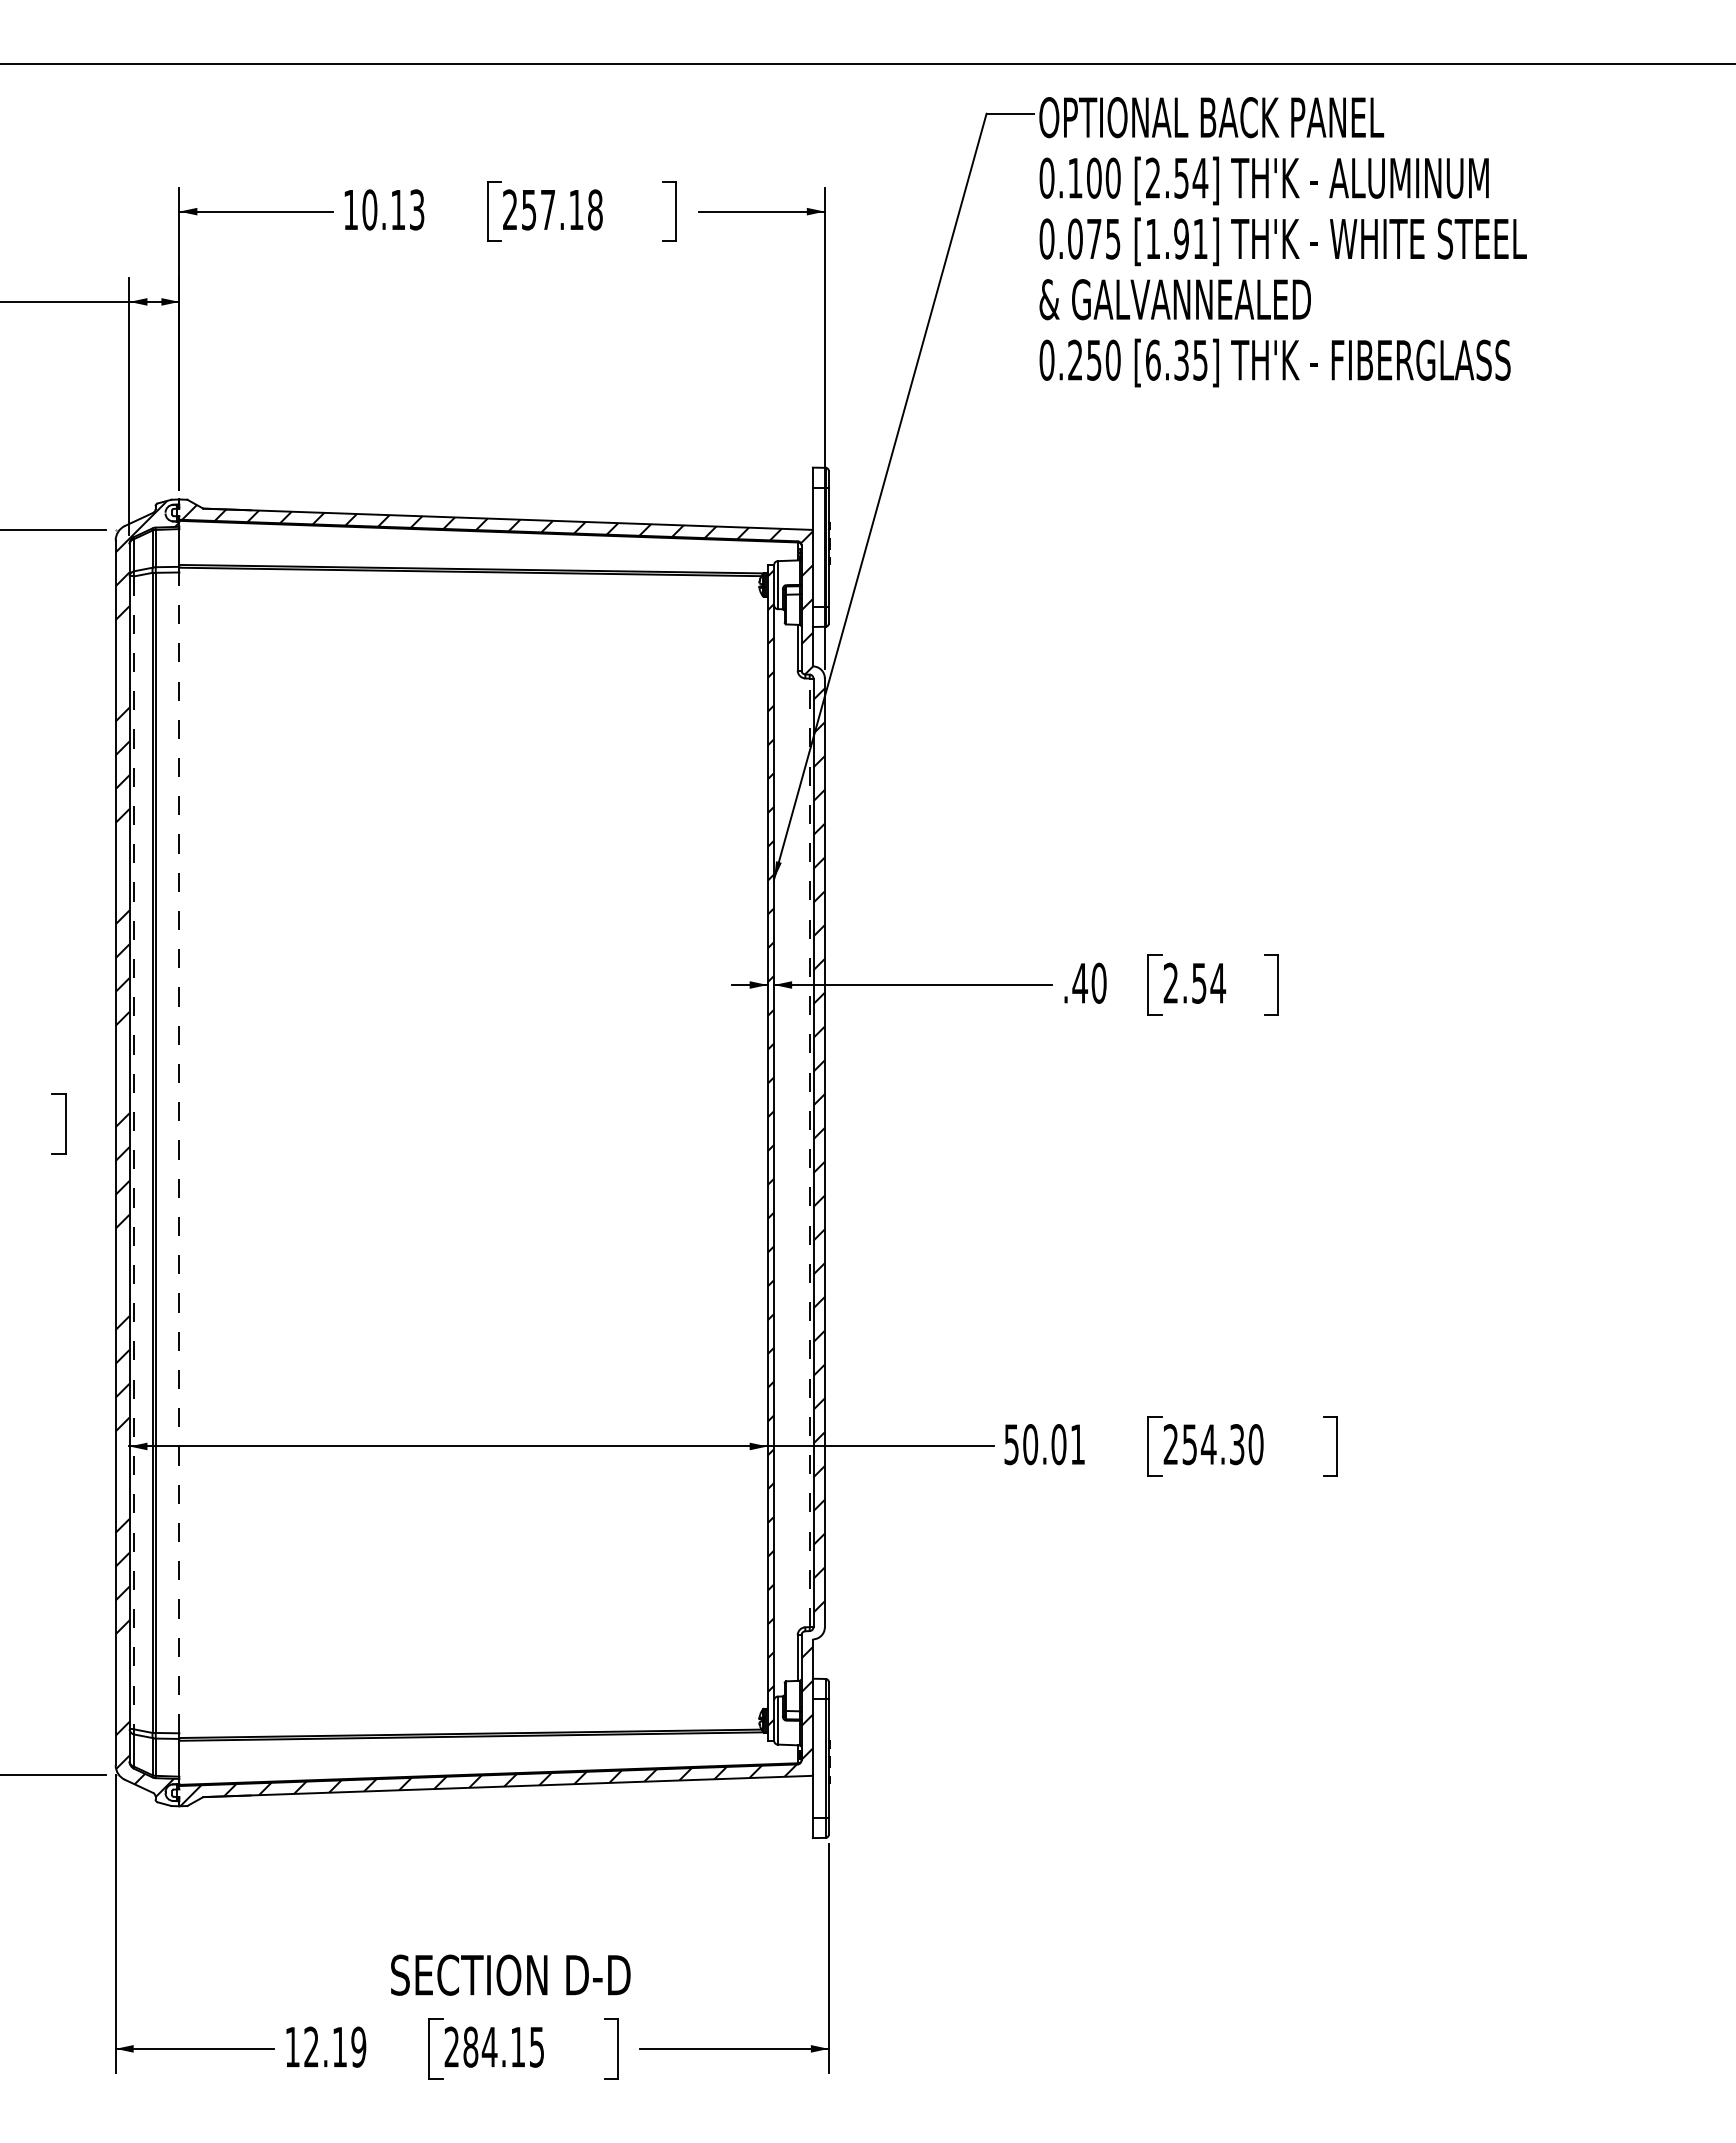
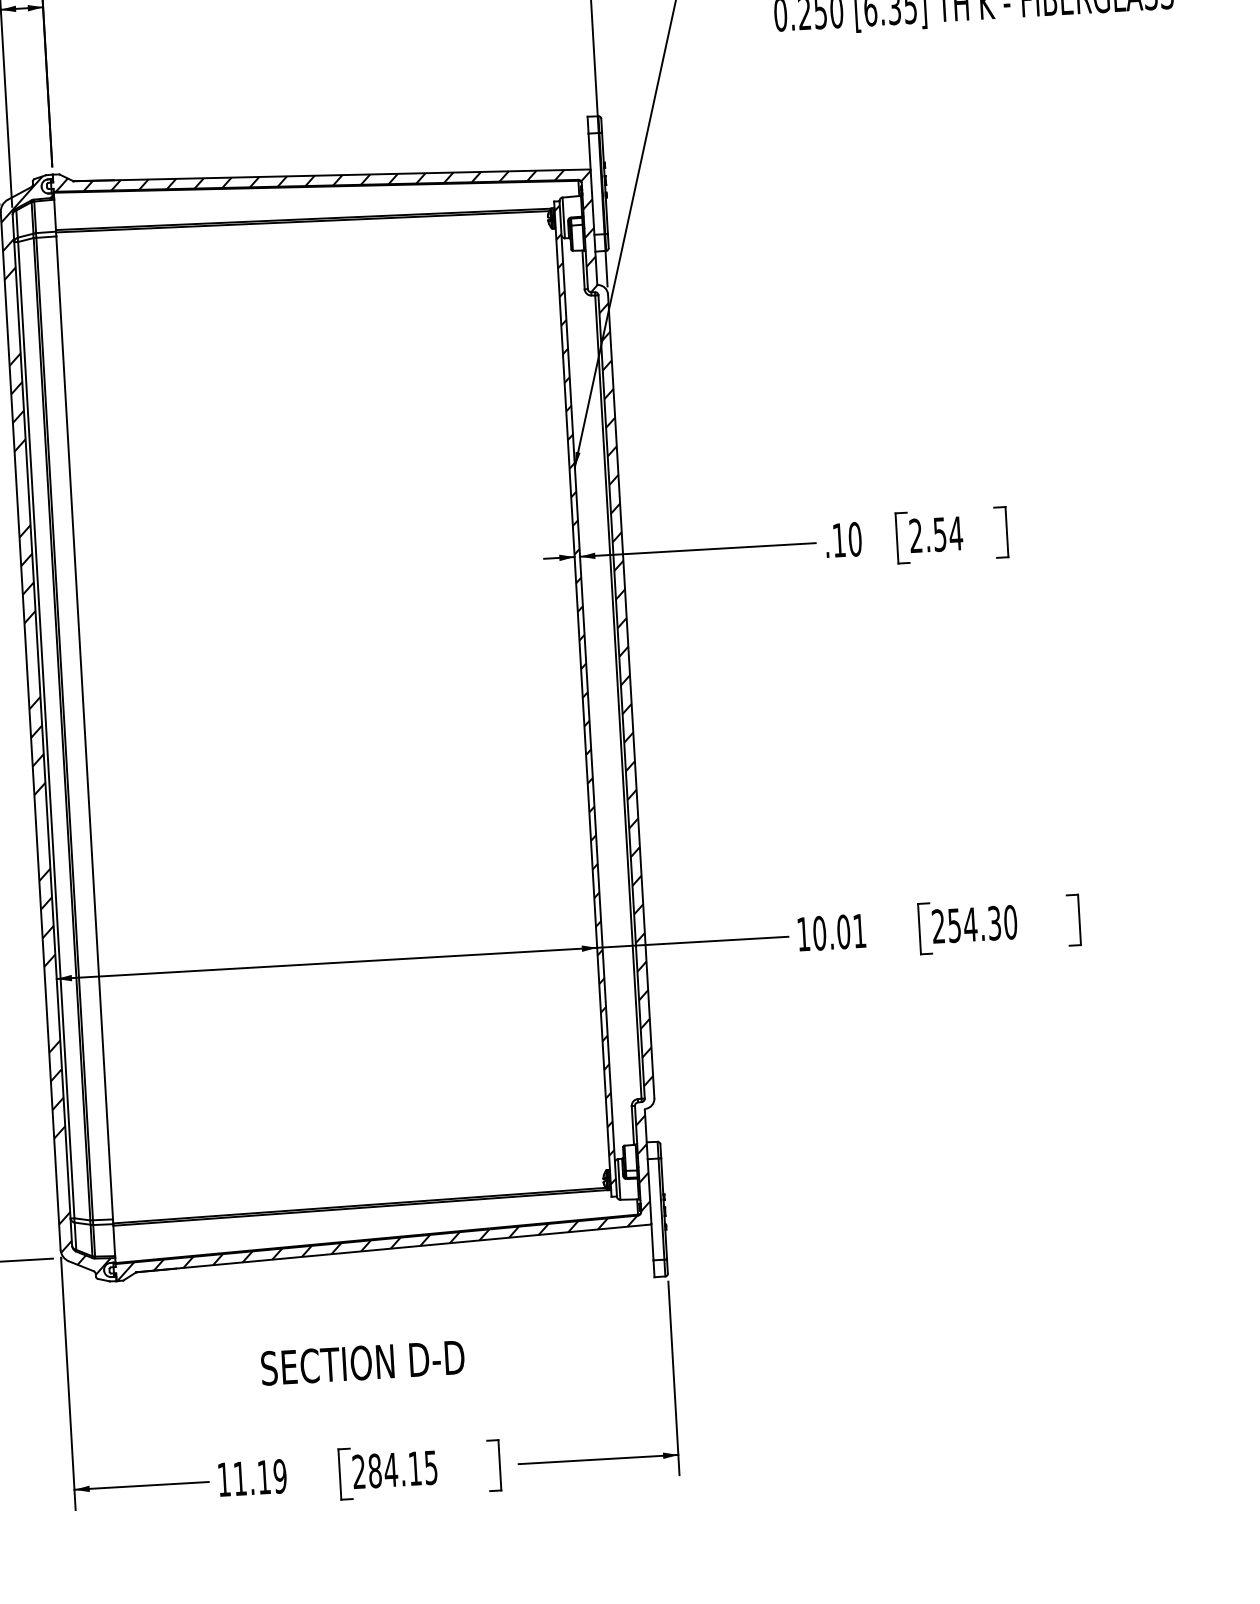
text: (1080, 983) -> (839, 540), .40 -> .10
line: (179, 1152) -> (84, 727), dashed -> solid
line: (809, 1152) -> (618, 696), dashed -> solid
line: (134, 1153) -> (46, 730), dashed -> solid
text: (1011, 1444) -> (803, 934), 50.01 -> 10.01
text: (510, 1974) -> (362, 1362), moved
text: (311, 2046) -> (240, 1478), 12.19 -> 11.19

